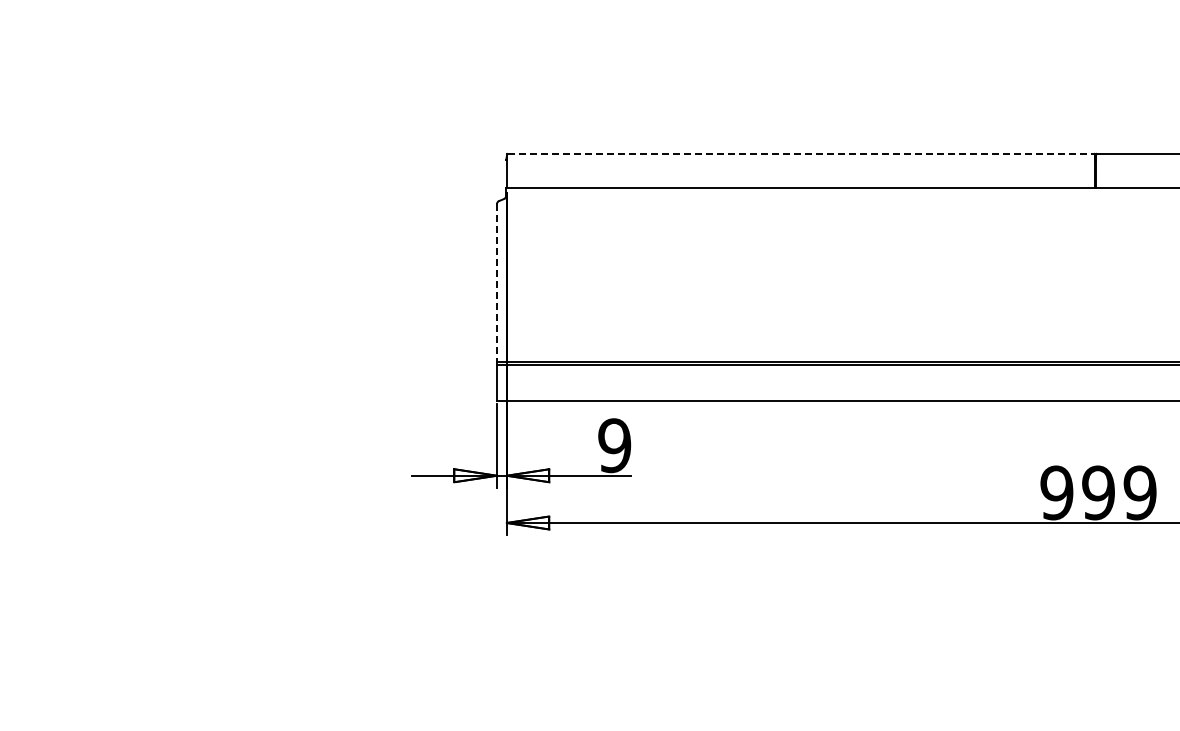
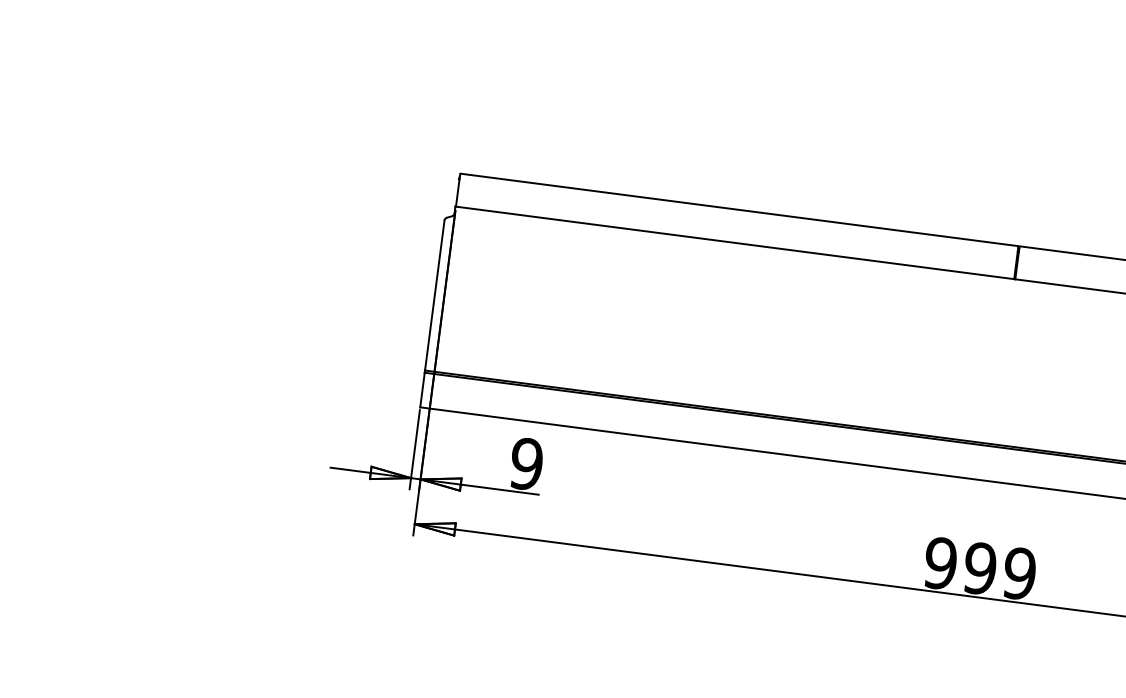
line: (801, 153) -> (739, 209), dashed -> solid
line: (496, 283) -> (434, 295), dashed -> solid

